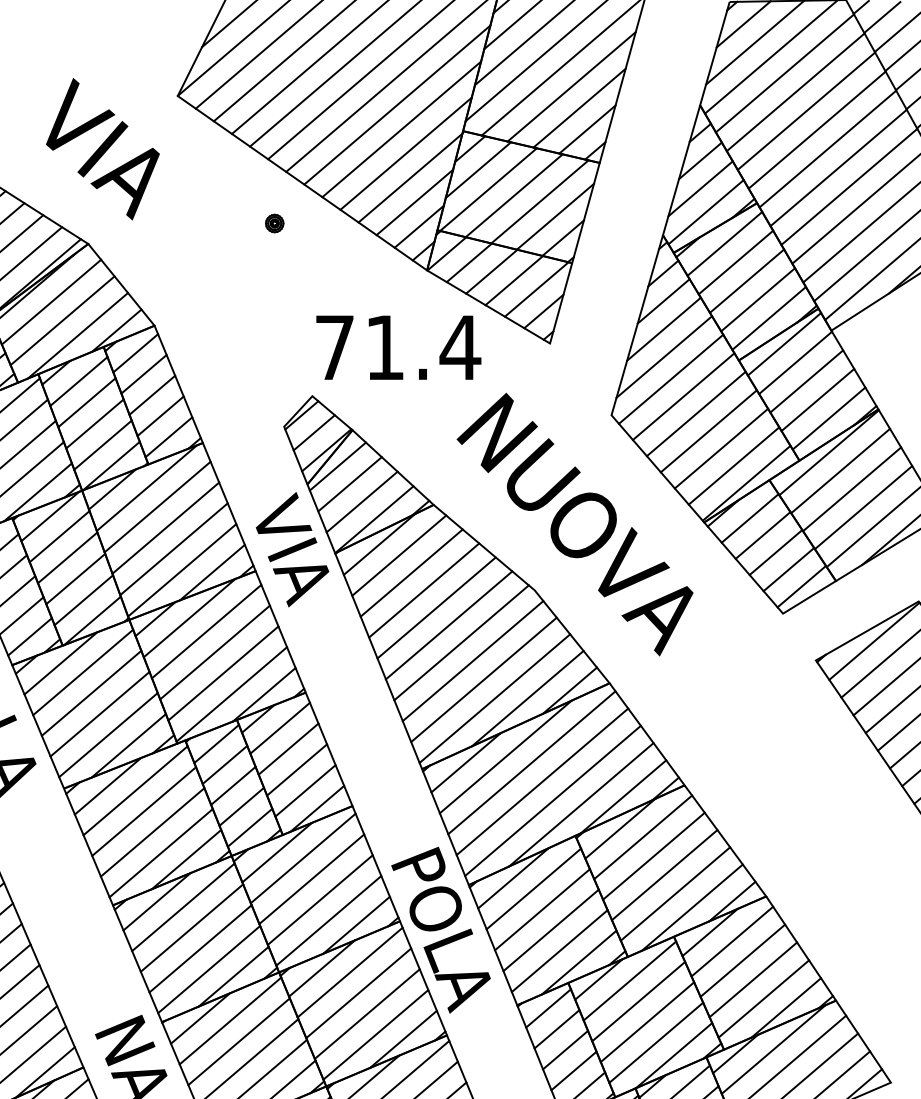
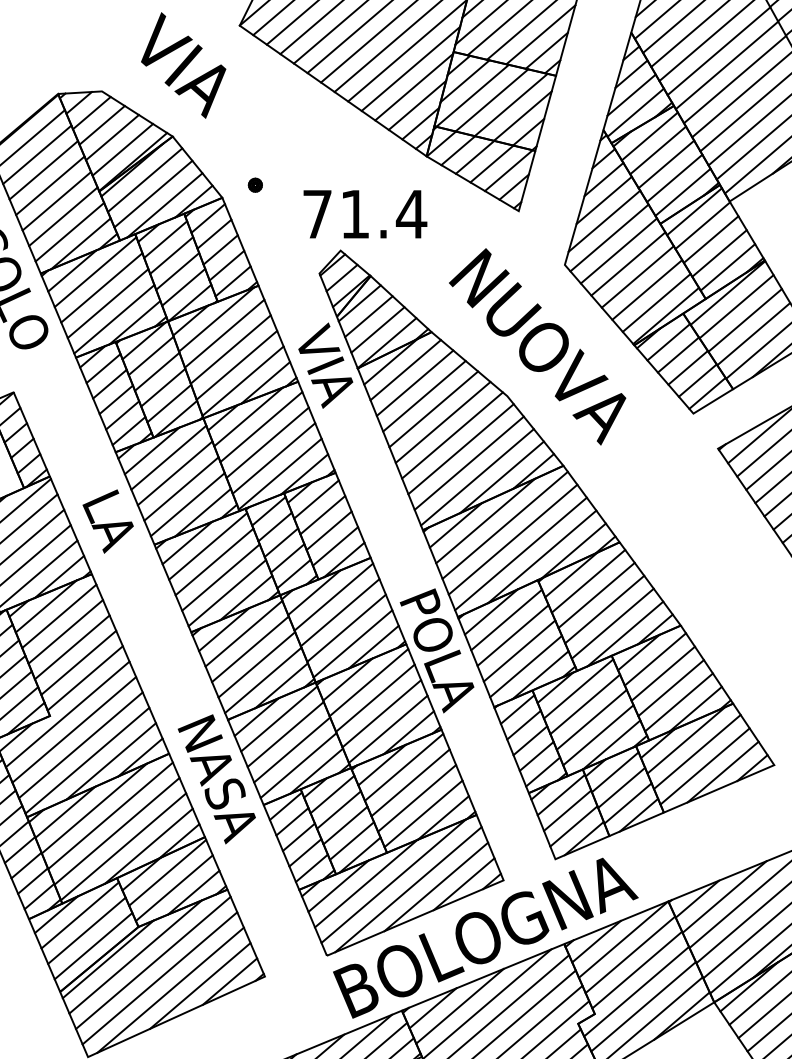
part: (273, 222) -> (254, 184), moved
text: (398, 347) -> (365, 214), moved

